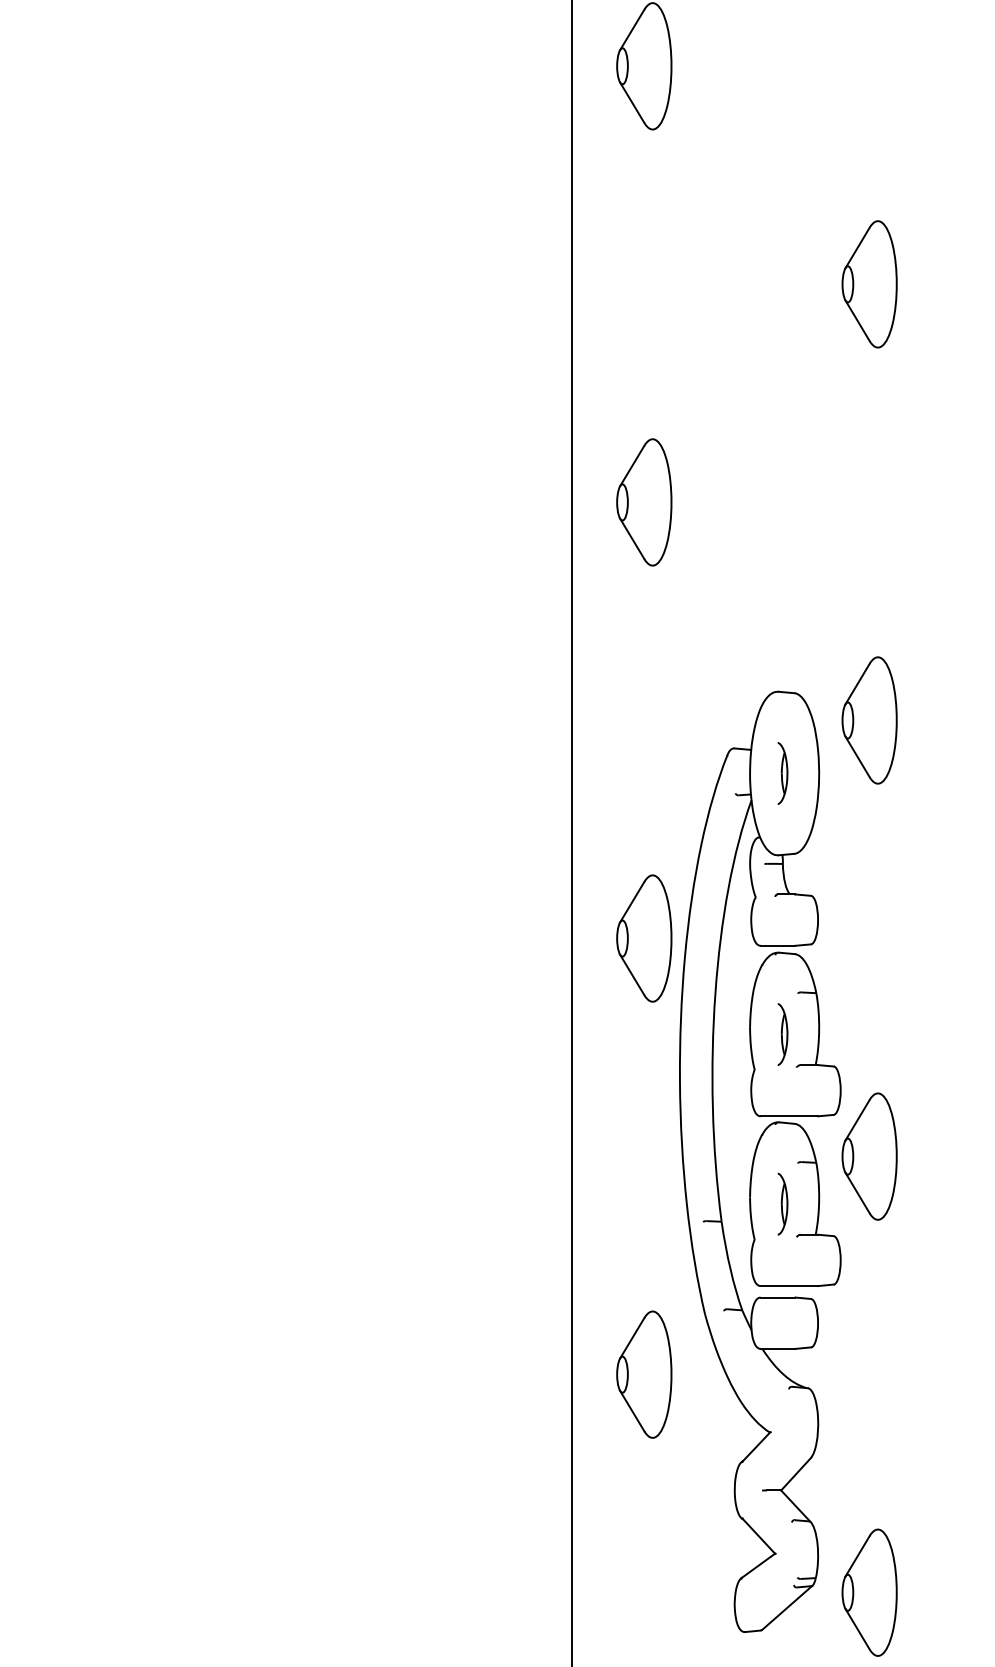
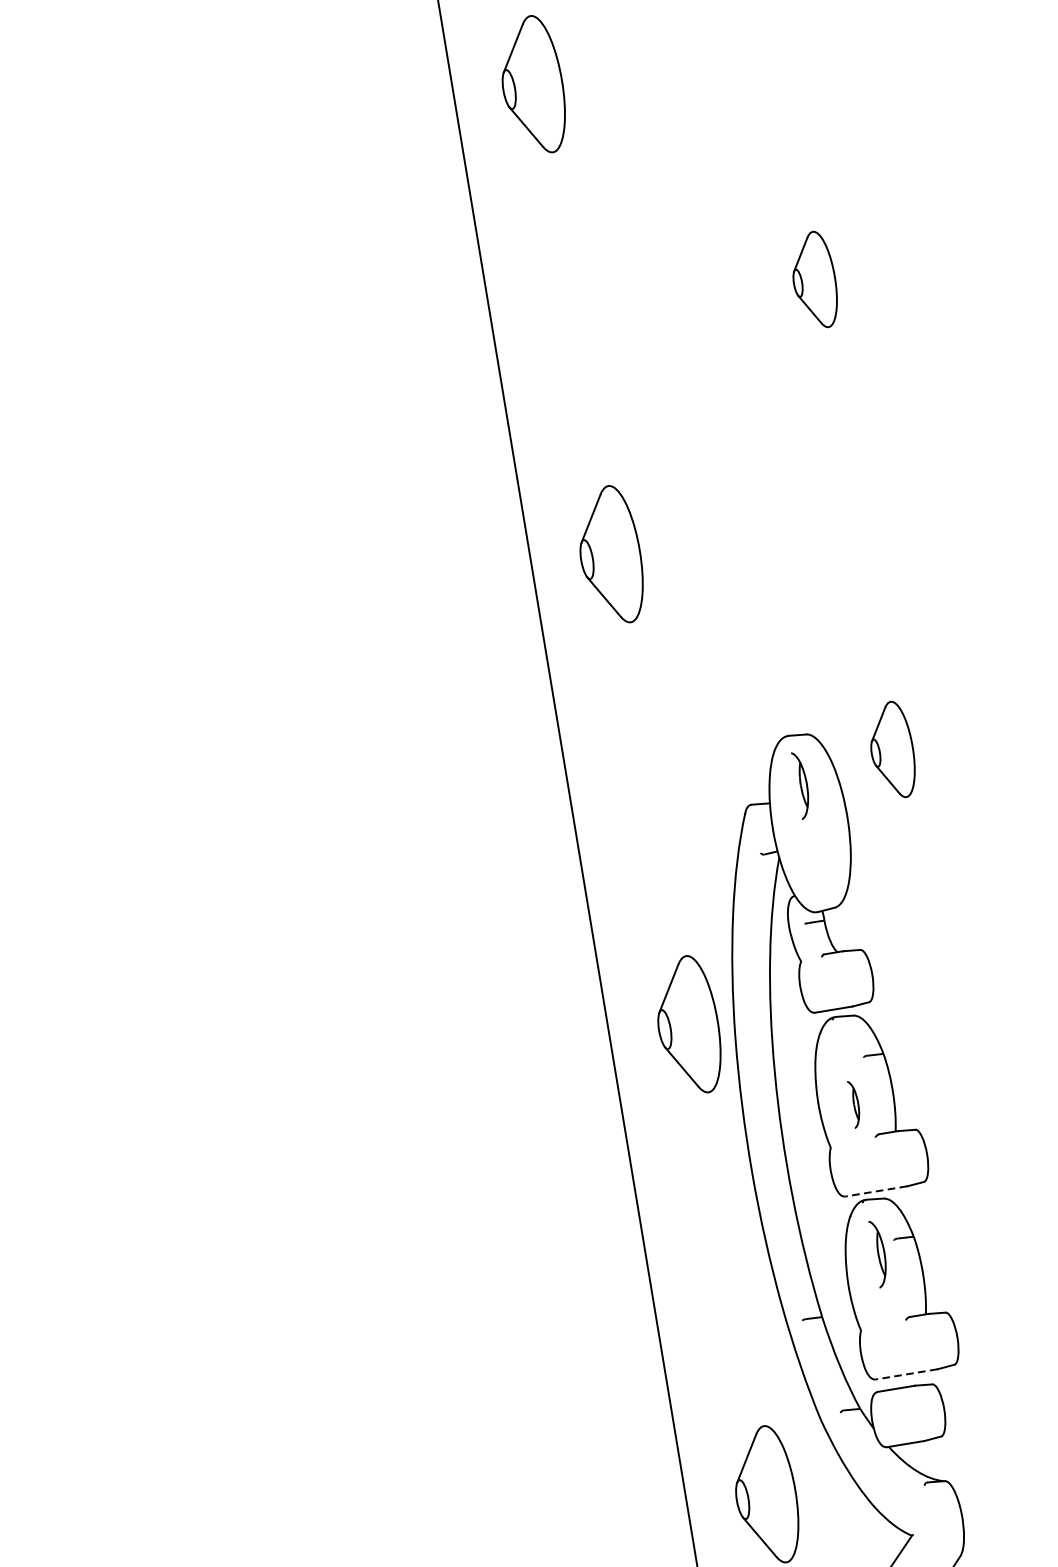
part: (869, 284) -> (814, 280), size x0.7
part: (869, 720) -> (892, 750), size x0.7
part: (782, 773) -> (801, 785), moved
part: (782, 1034) -> (854, 1104), size x0.7
line: (789, 1116) -> (876, 1191), solid -> dashed
part: (869, 1156) -> (969, 1220), removed
part: (782, 1203) -> (879, 1253), moved
line: (789, 1286) -> (906, 1374), solid -> dashed

